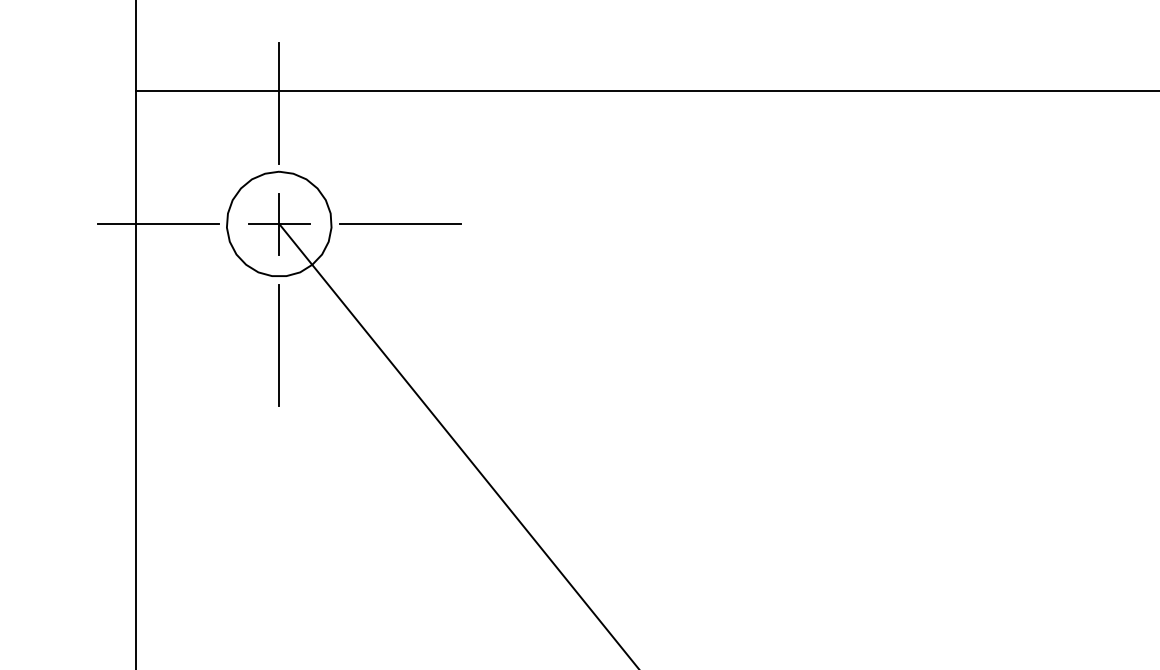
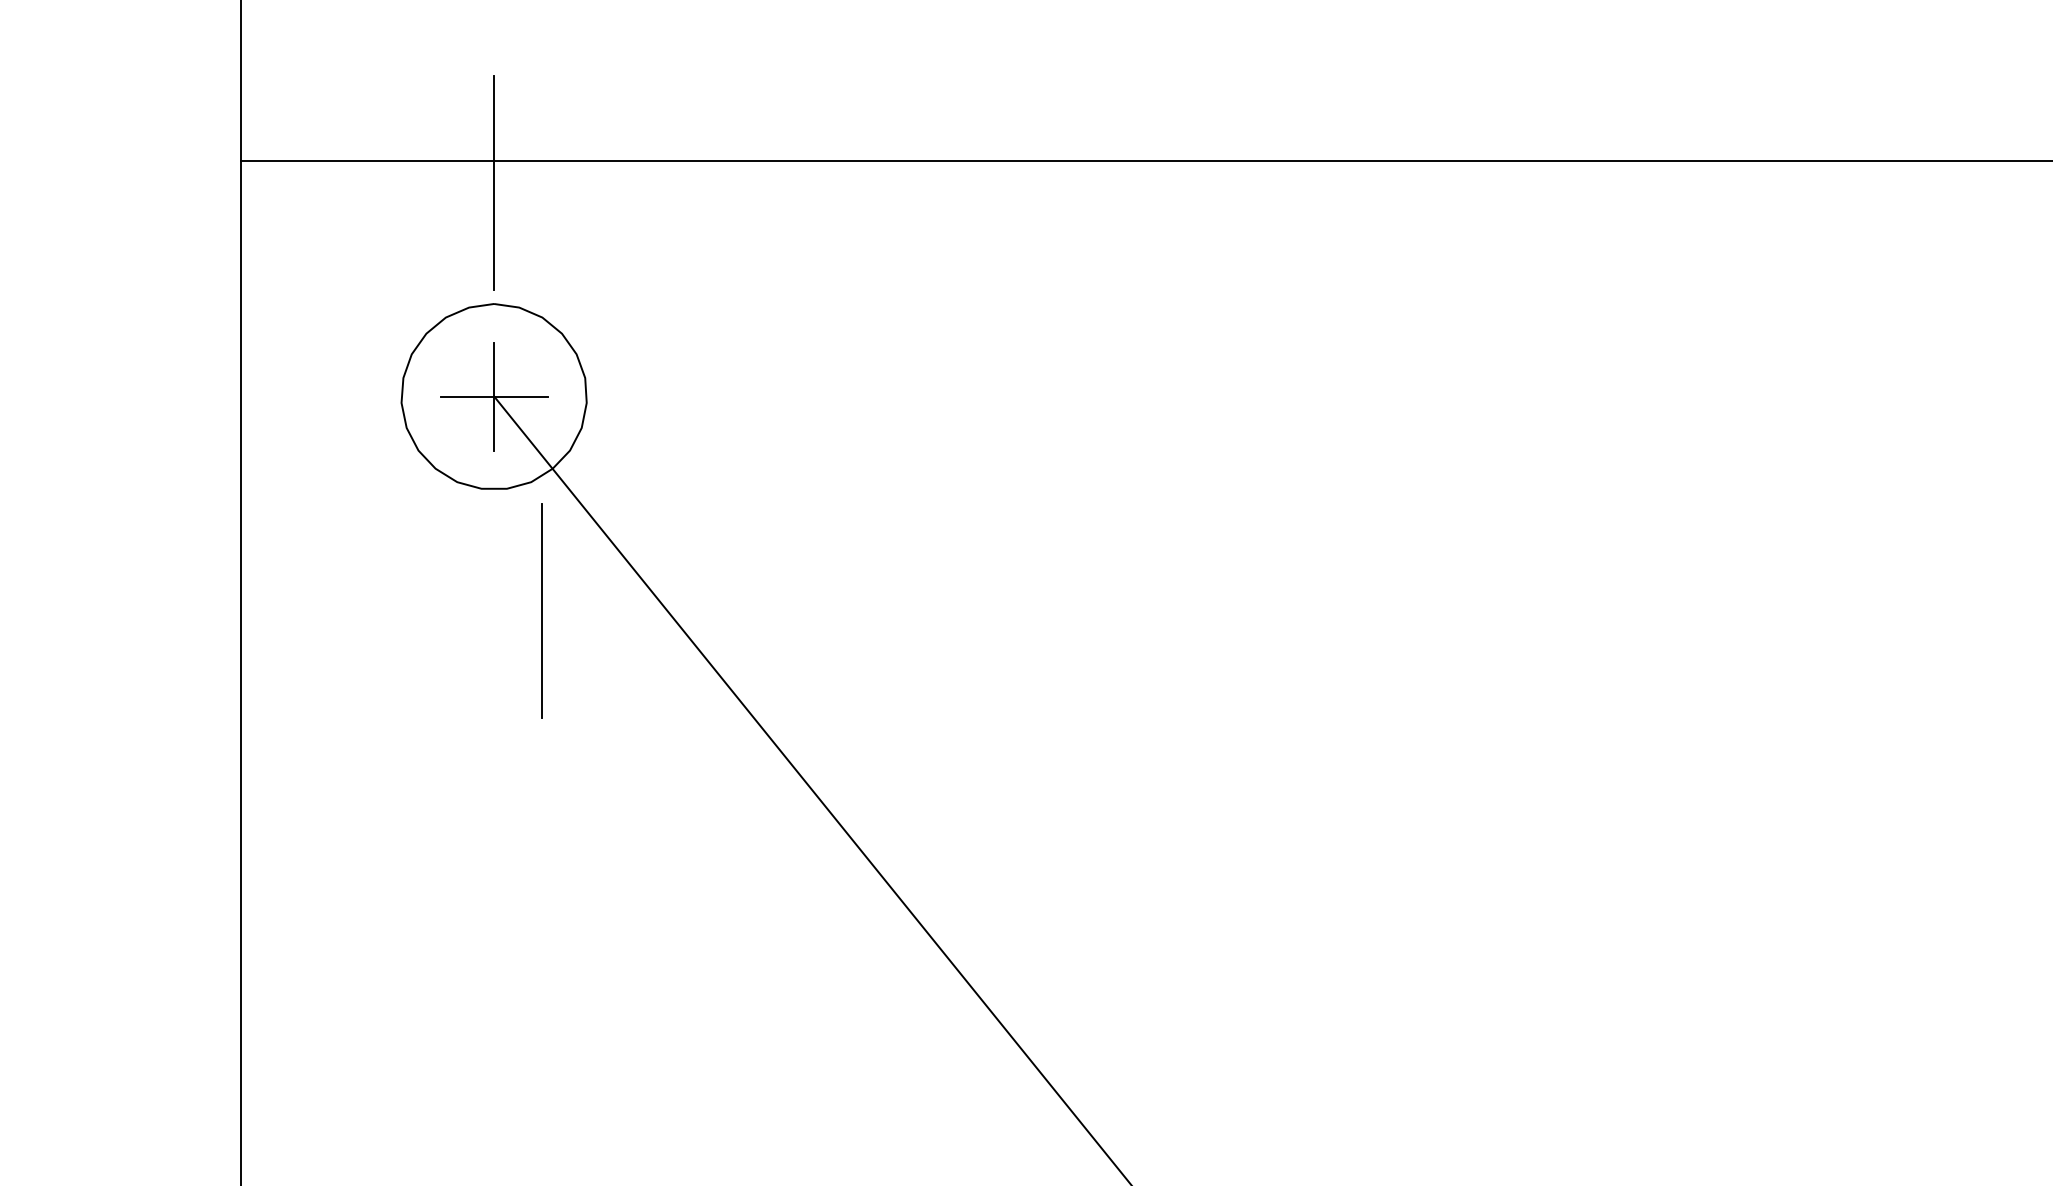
line: (157, 224) -> (278, 397), removed
line: (399, 224) -> (707, 397), removed
line: (278, 345) -> (540, 611), moved

